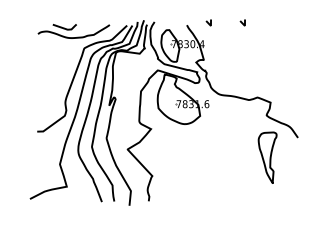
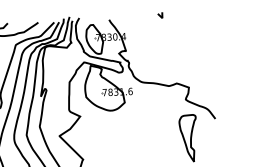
line: (208, 22) -> (128, 16), removed

